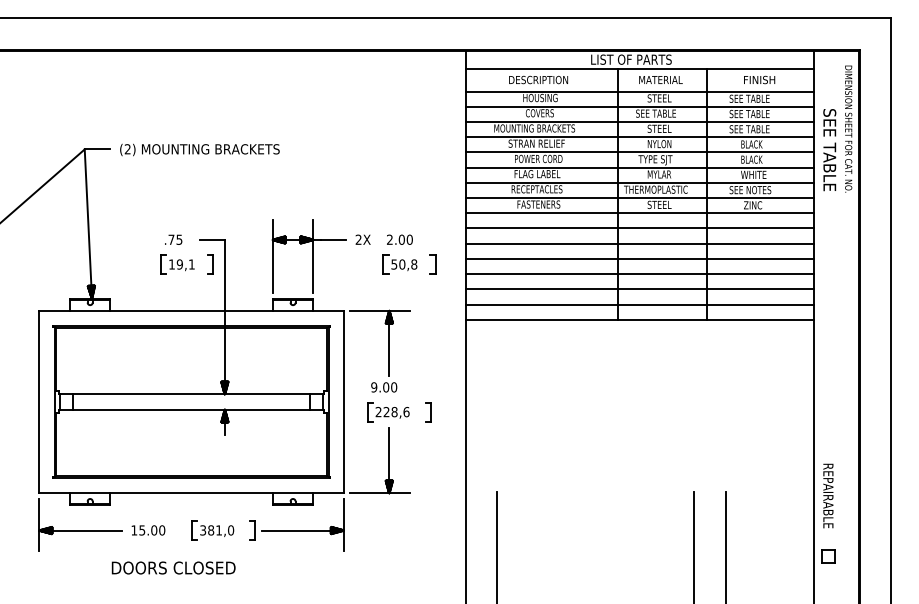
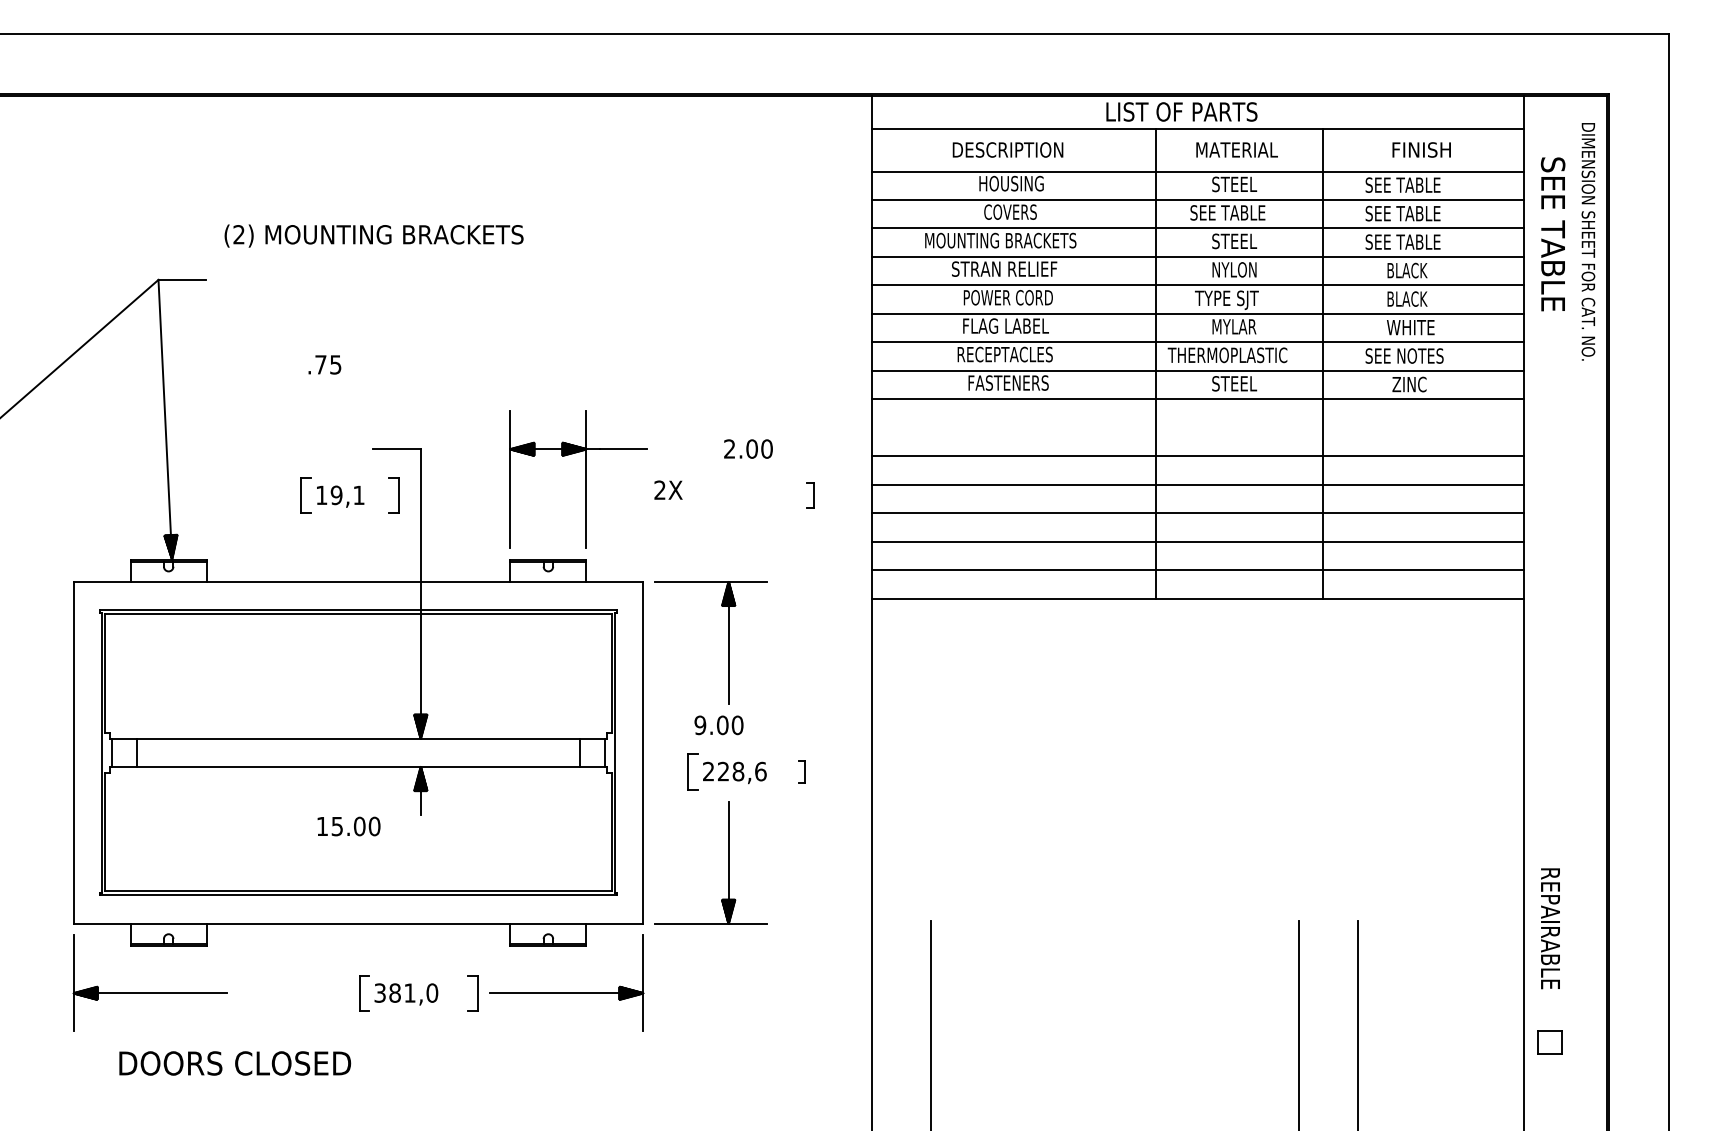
text: (199, 149) -> (373, 235), moved
text: (829, 150) -> (1552, 235), moved
line: (639, 228) -> (1196, 427), removed
text: (173, 239) -> (324, 364), moved
text: (362, 239) -> (667, 489), moved
part: (399, 264) -> (747, 495), removed
part: (432, 264) -> (809, 495), size x0.7
part: (428, 412) -> (801, 772), size x0.6
text: (148, 530) -> (348, 826), moved
text: (173, 567) -> (234, 1062), moved

